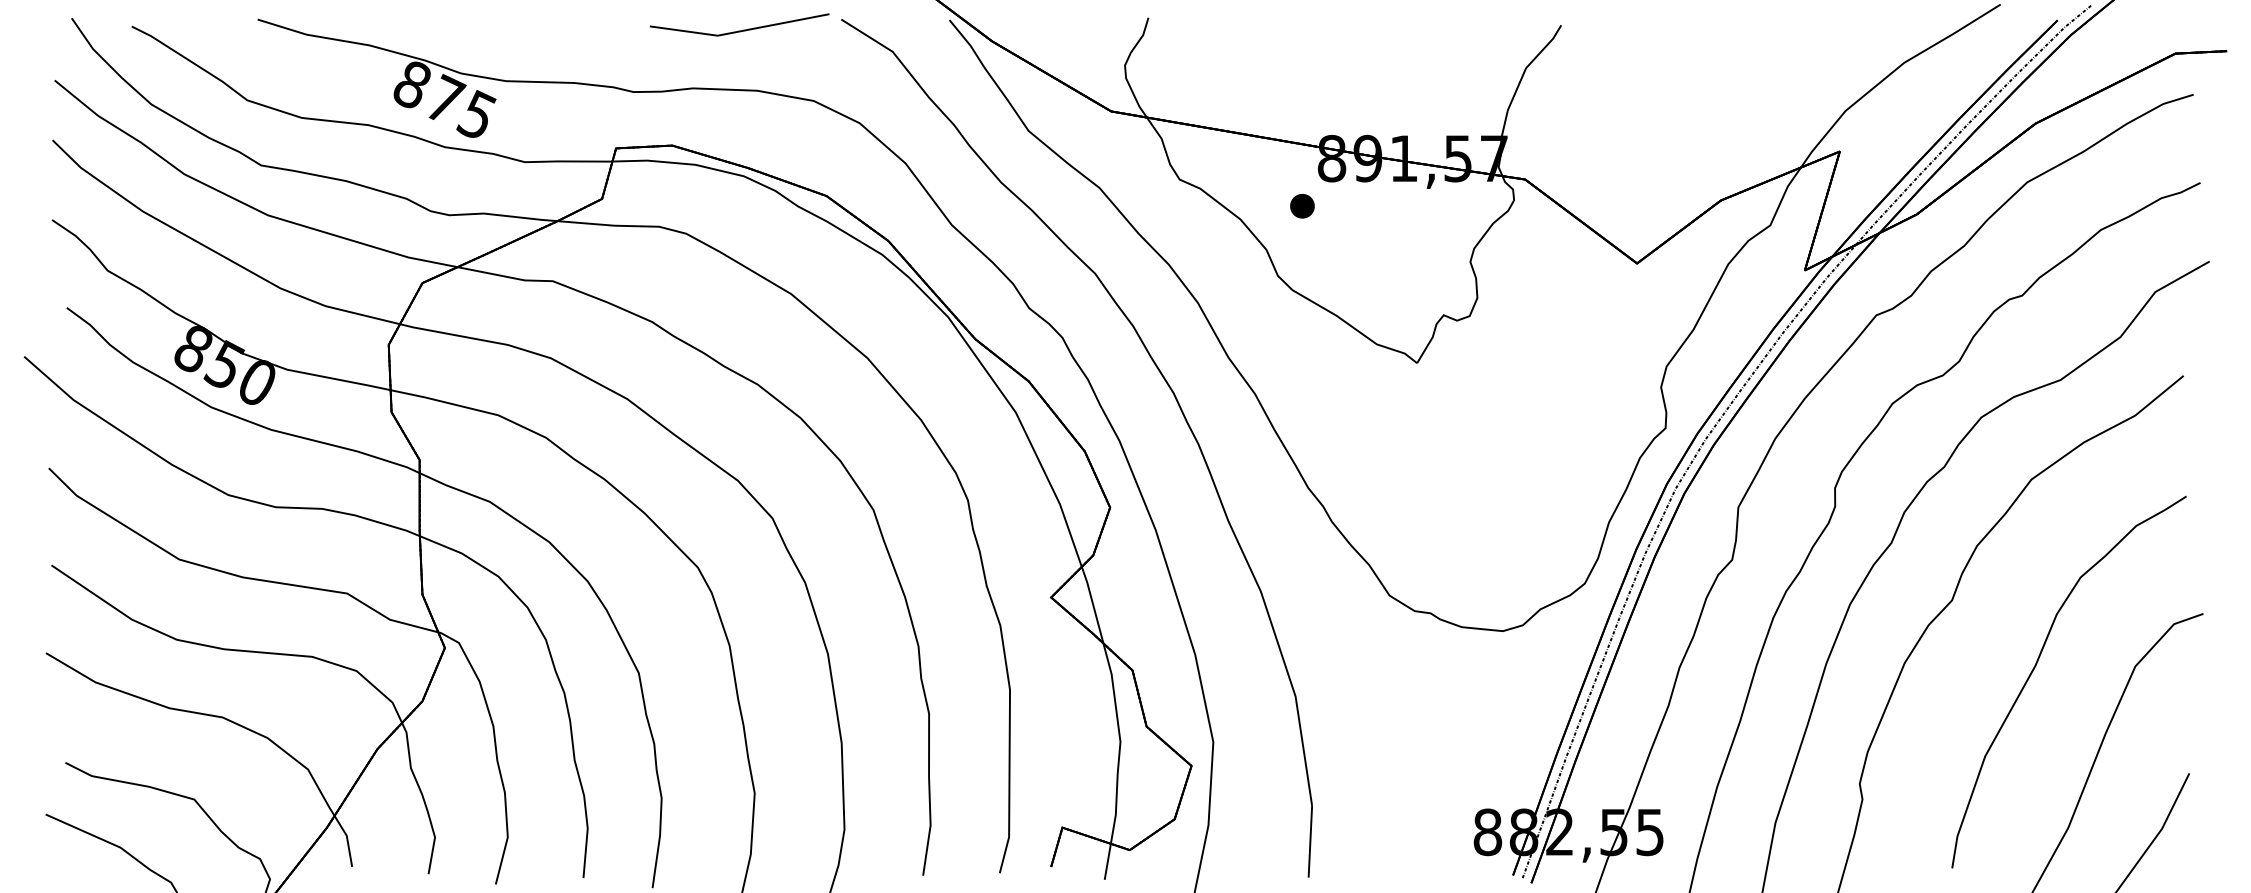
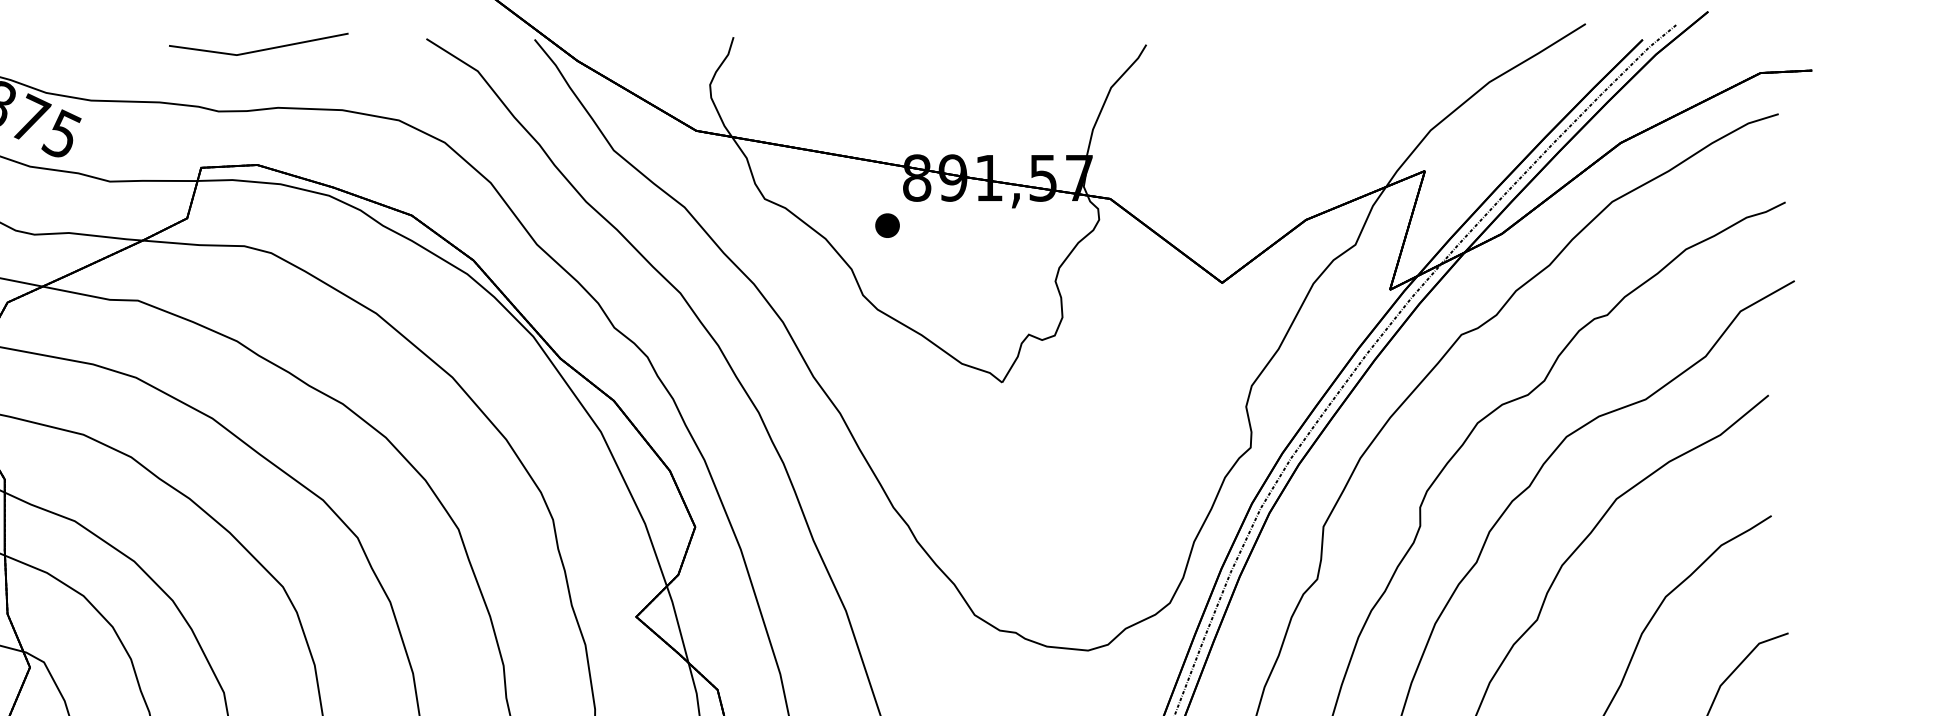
line: (739, 30) -> (258, 49), moved

